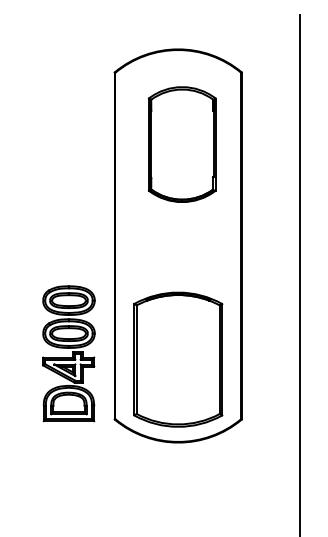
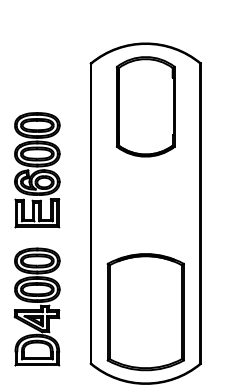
part: (181, 144) -> (145, 106), moved
part: (52, 195) -> (36, 169), added
part: (68, 353) -> (36, 306), moved

